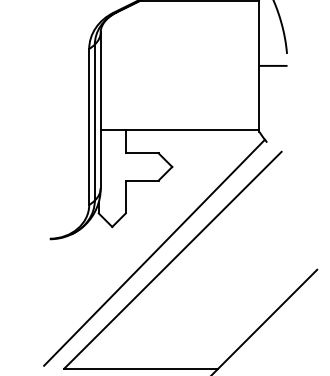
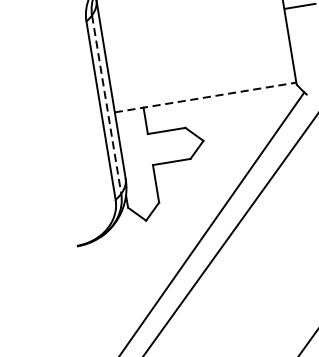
line: (94, 122) -> (106, 104), solid -> dashed
line: (180, 130) -> (206, 97), solid -> dashed

